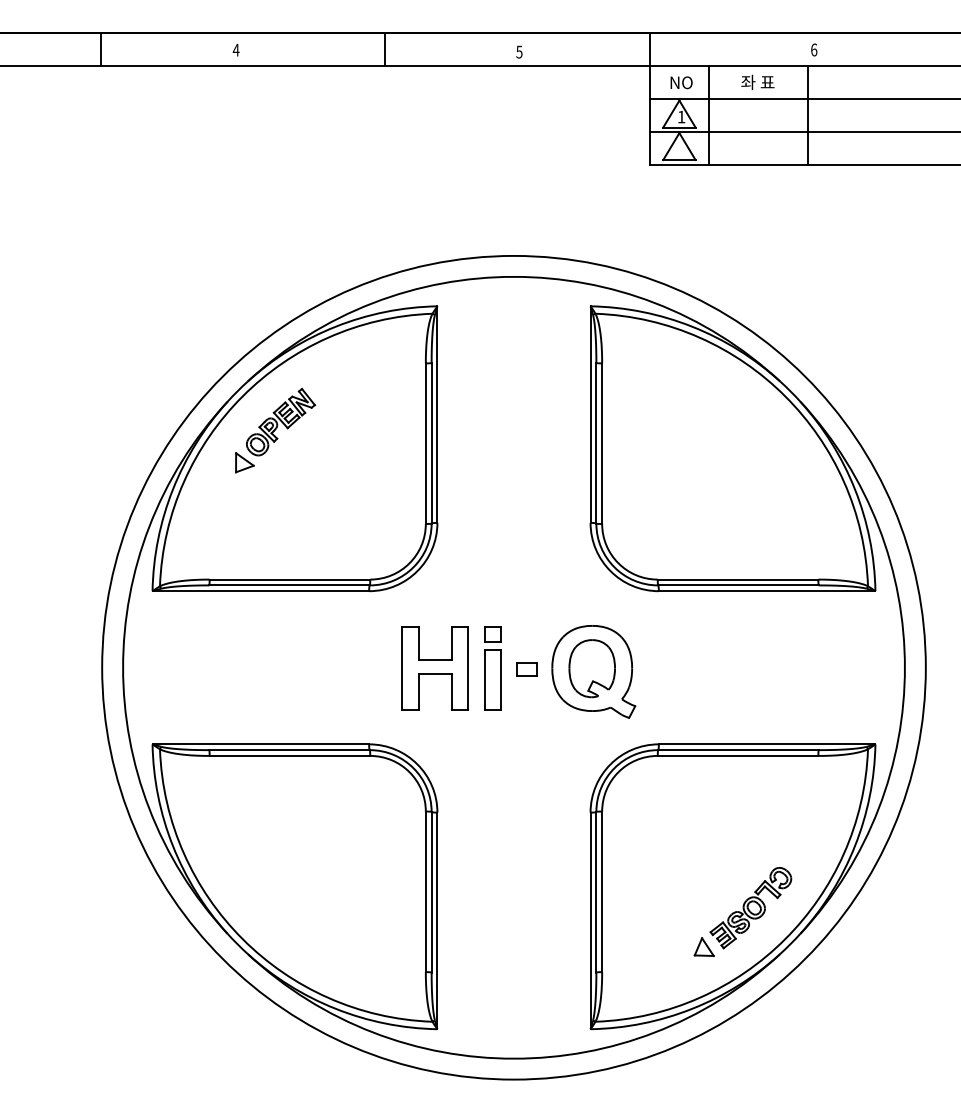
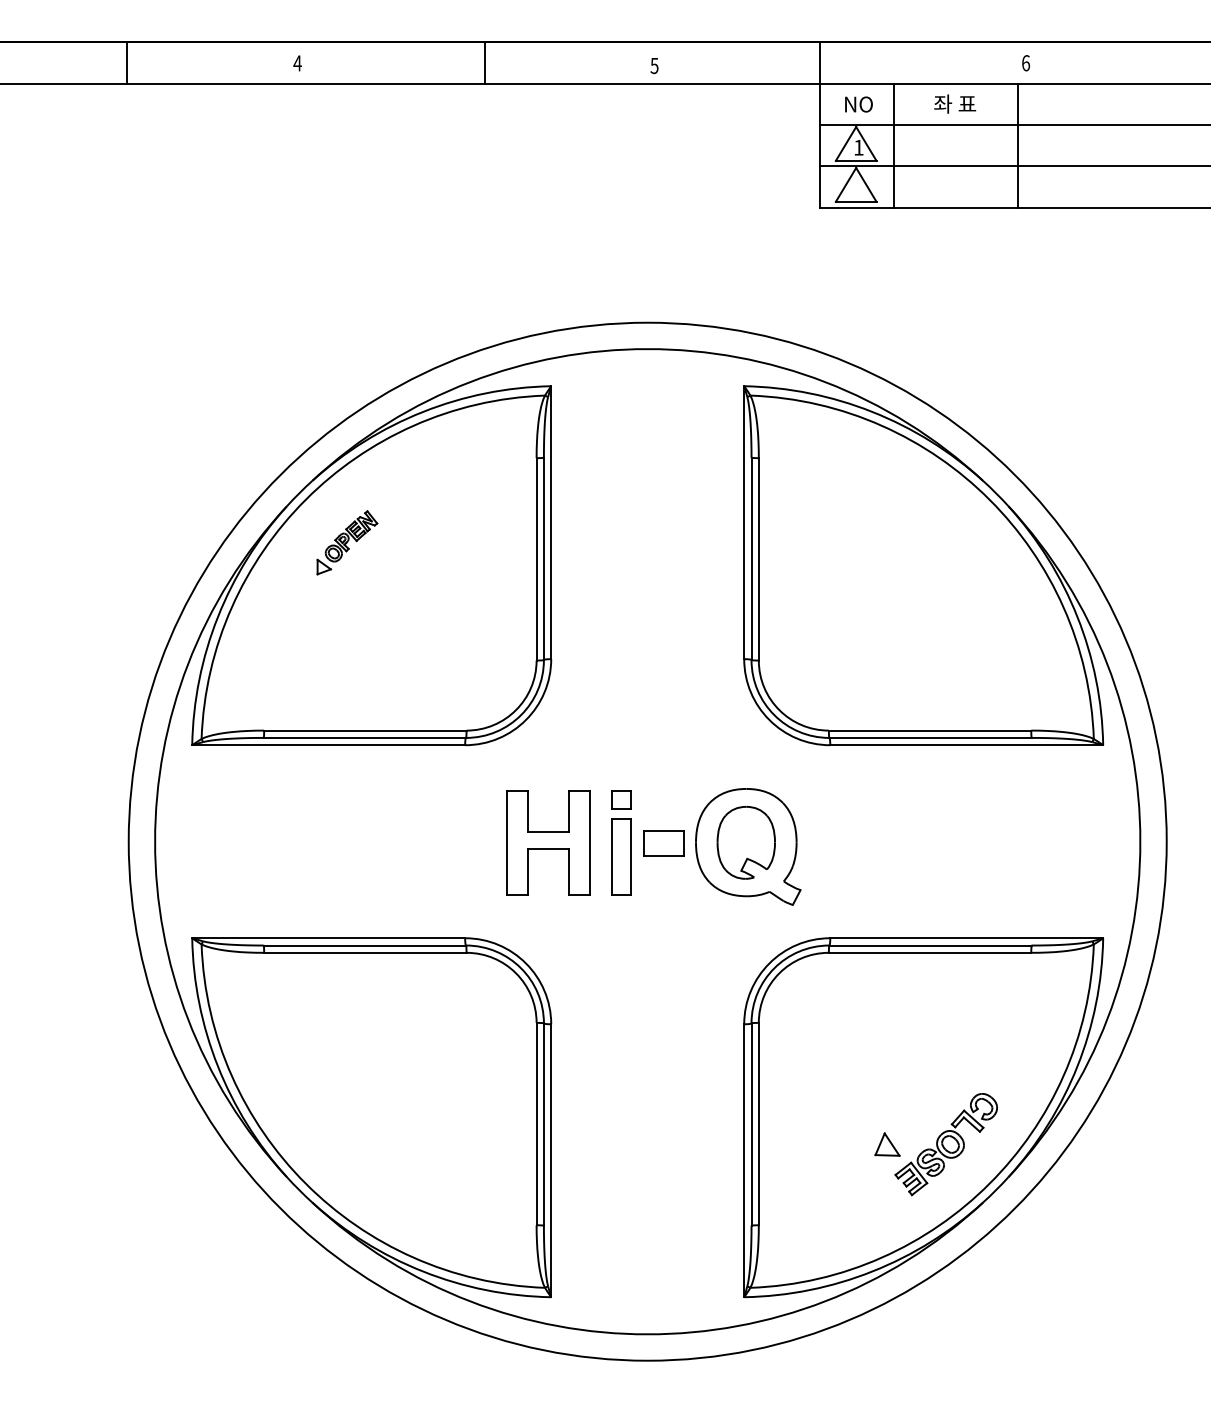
part: (275, 430) -> (347, 542), size x0.6
part: (526, 669) -> (663, 843), size x1.6
part: (703, 946) -> (886, 1143), moved

